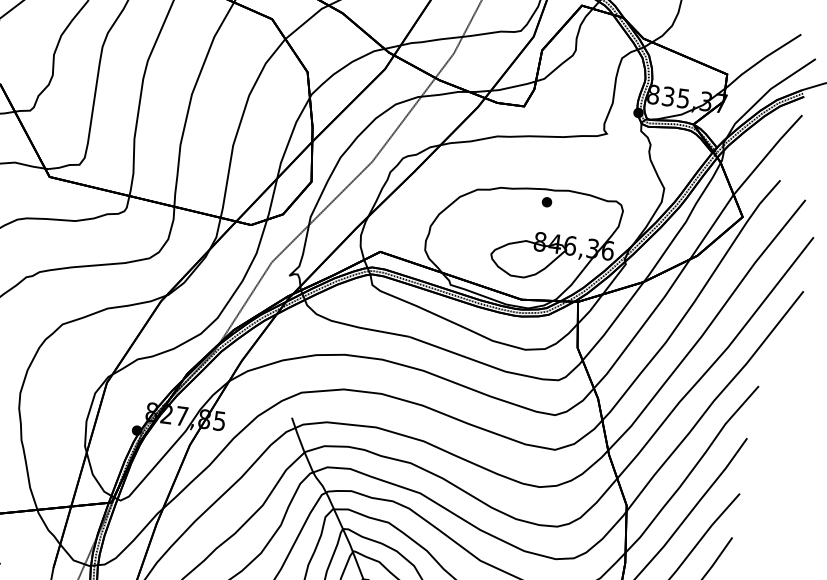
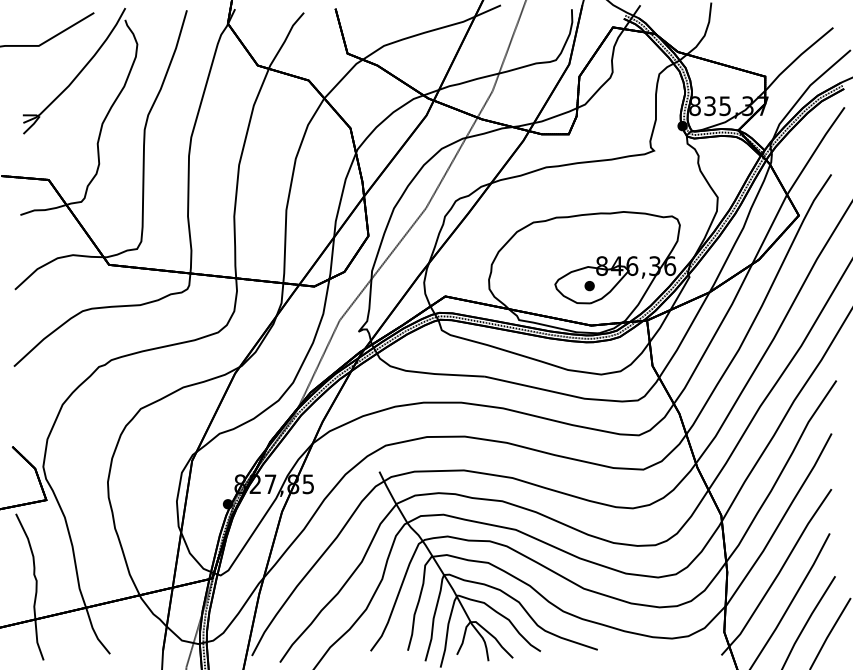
part: (546, 202) -> (589, 286), moved

